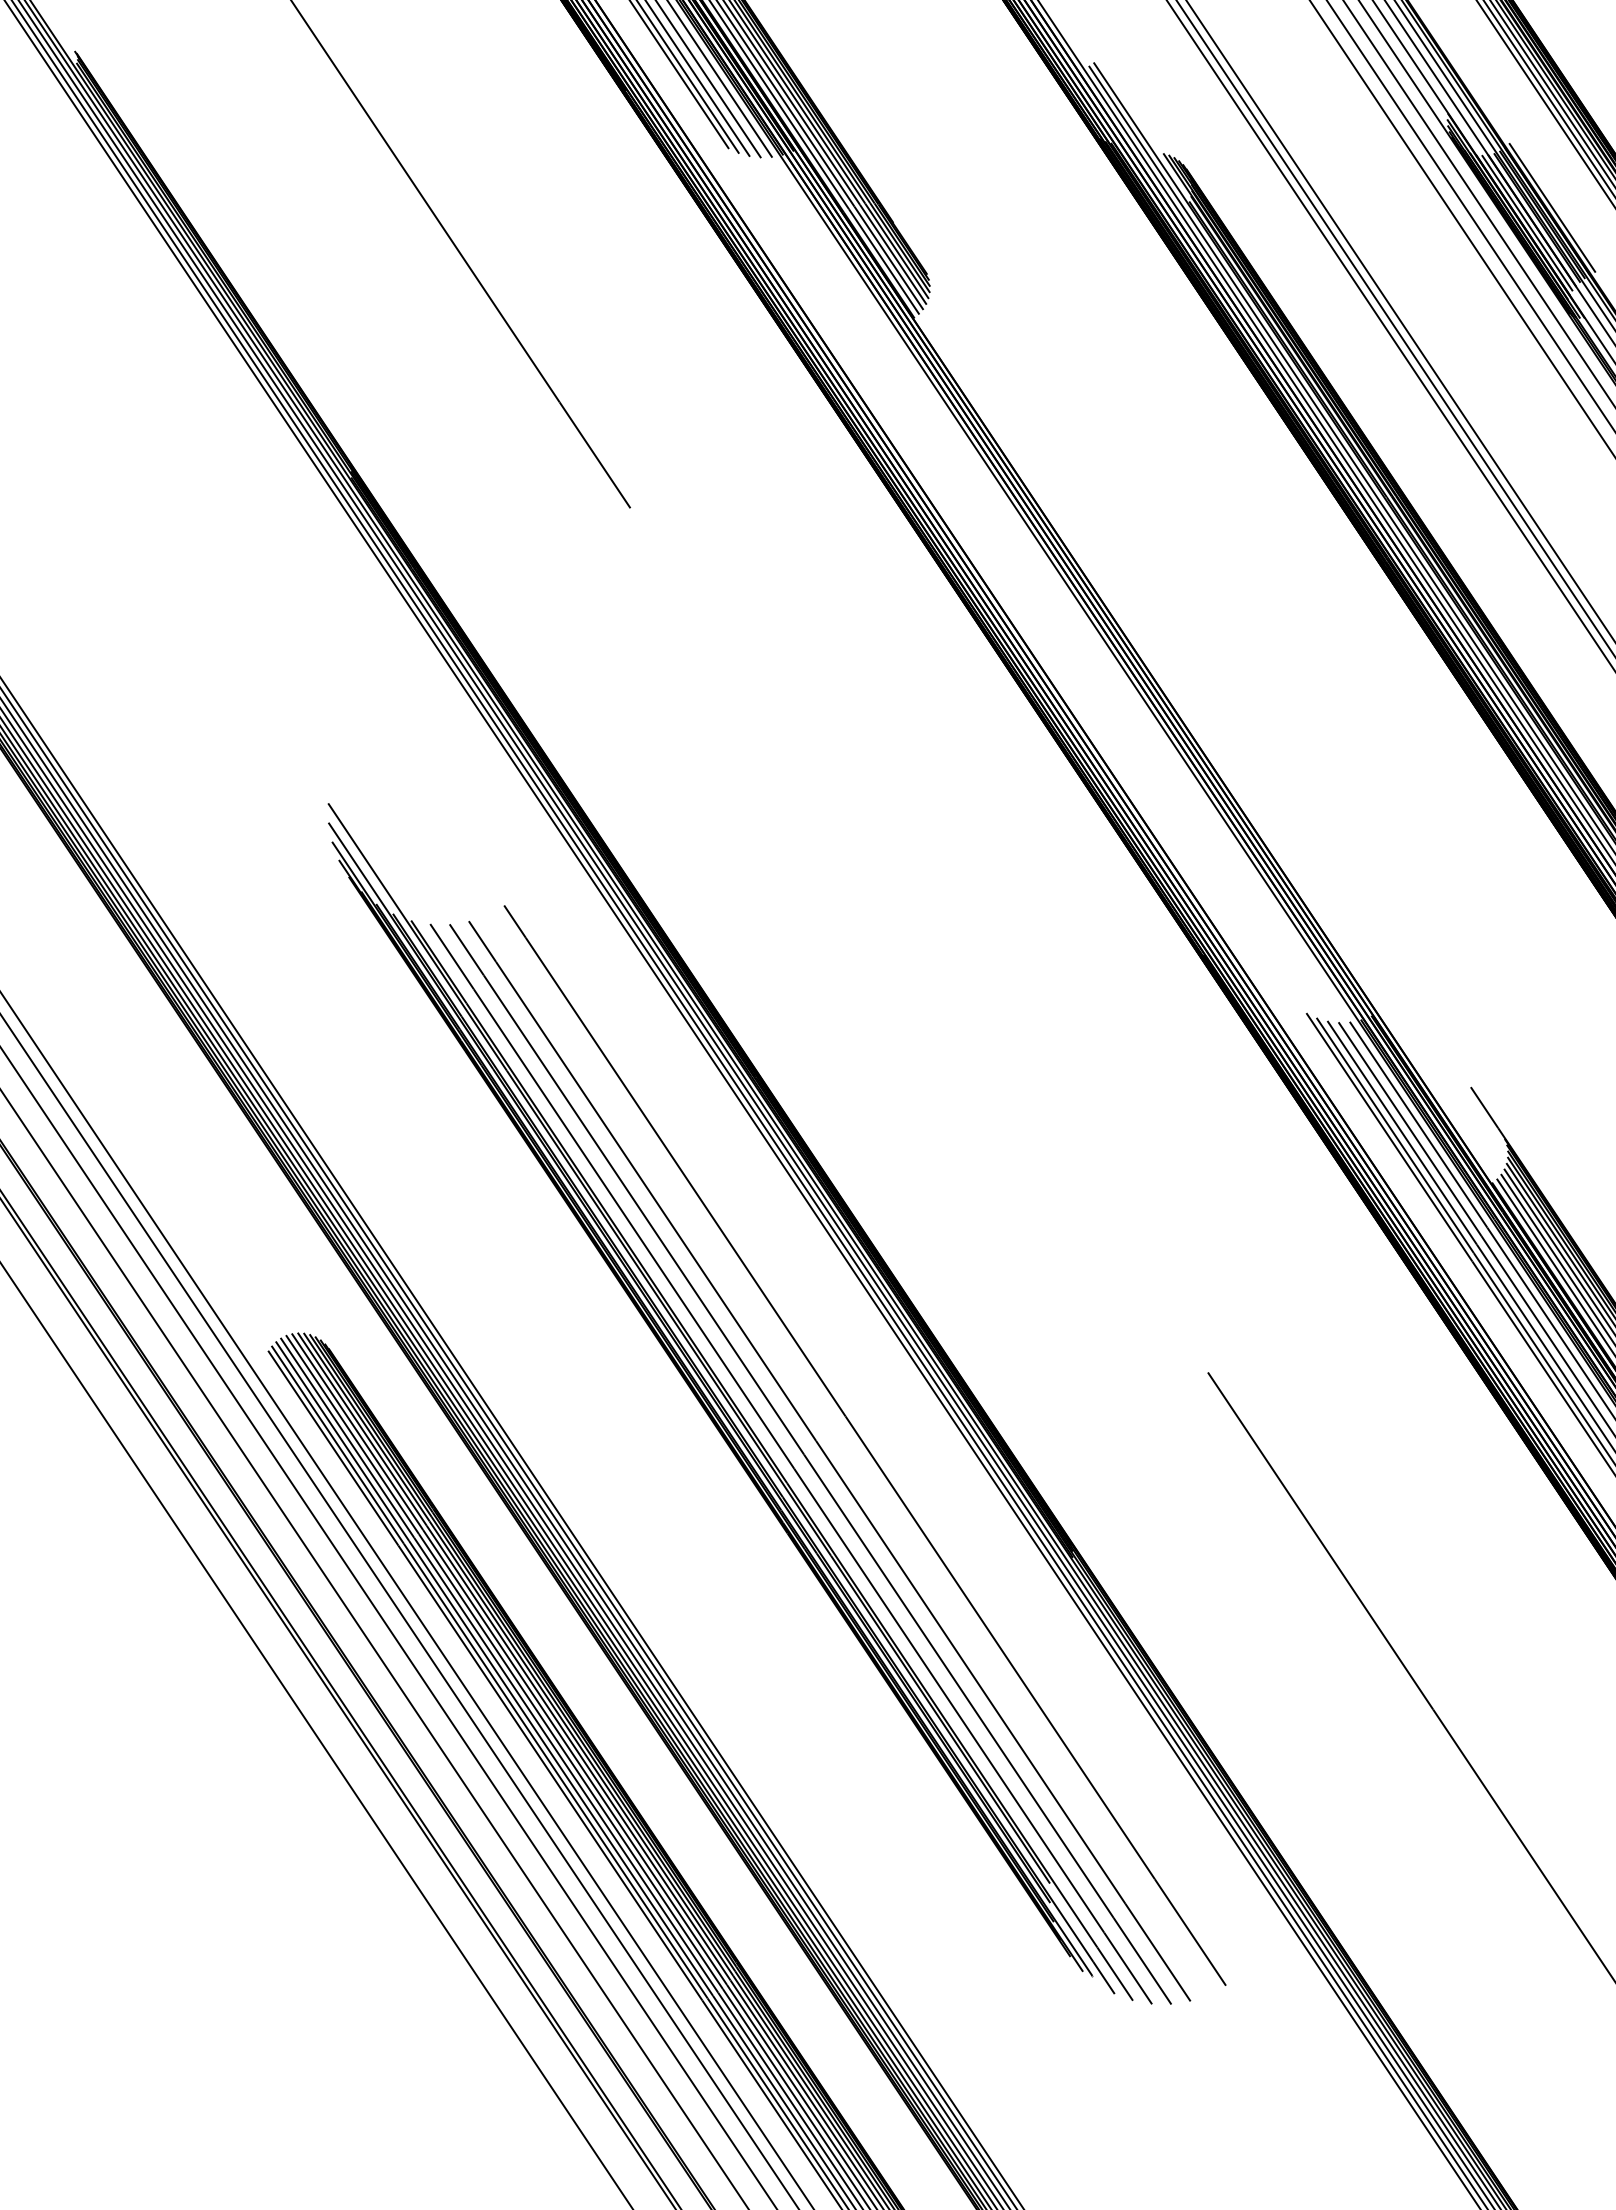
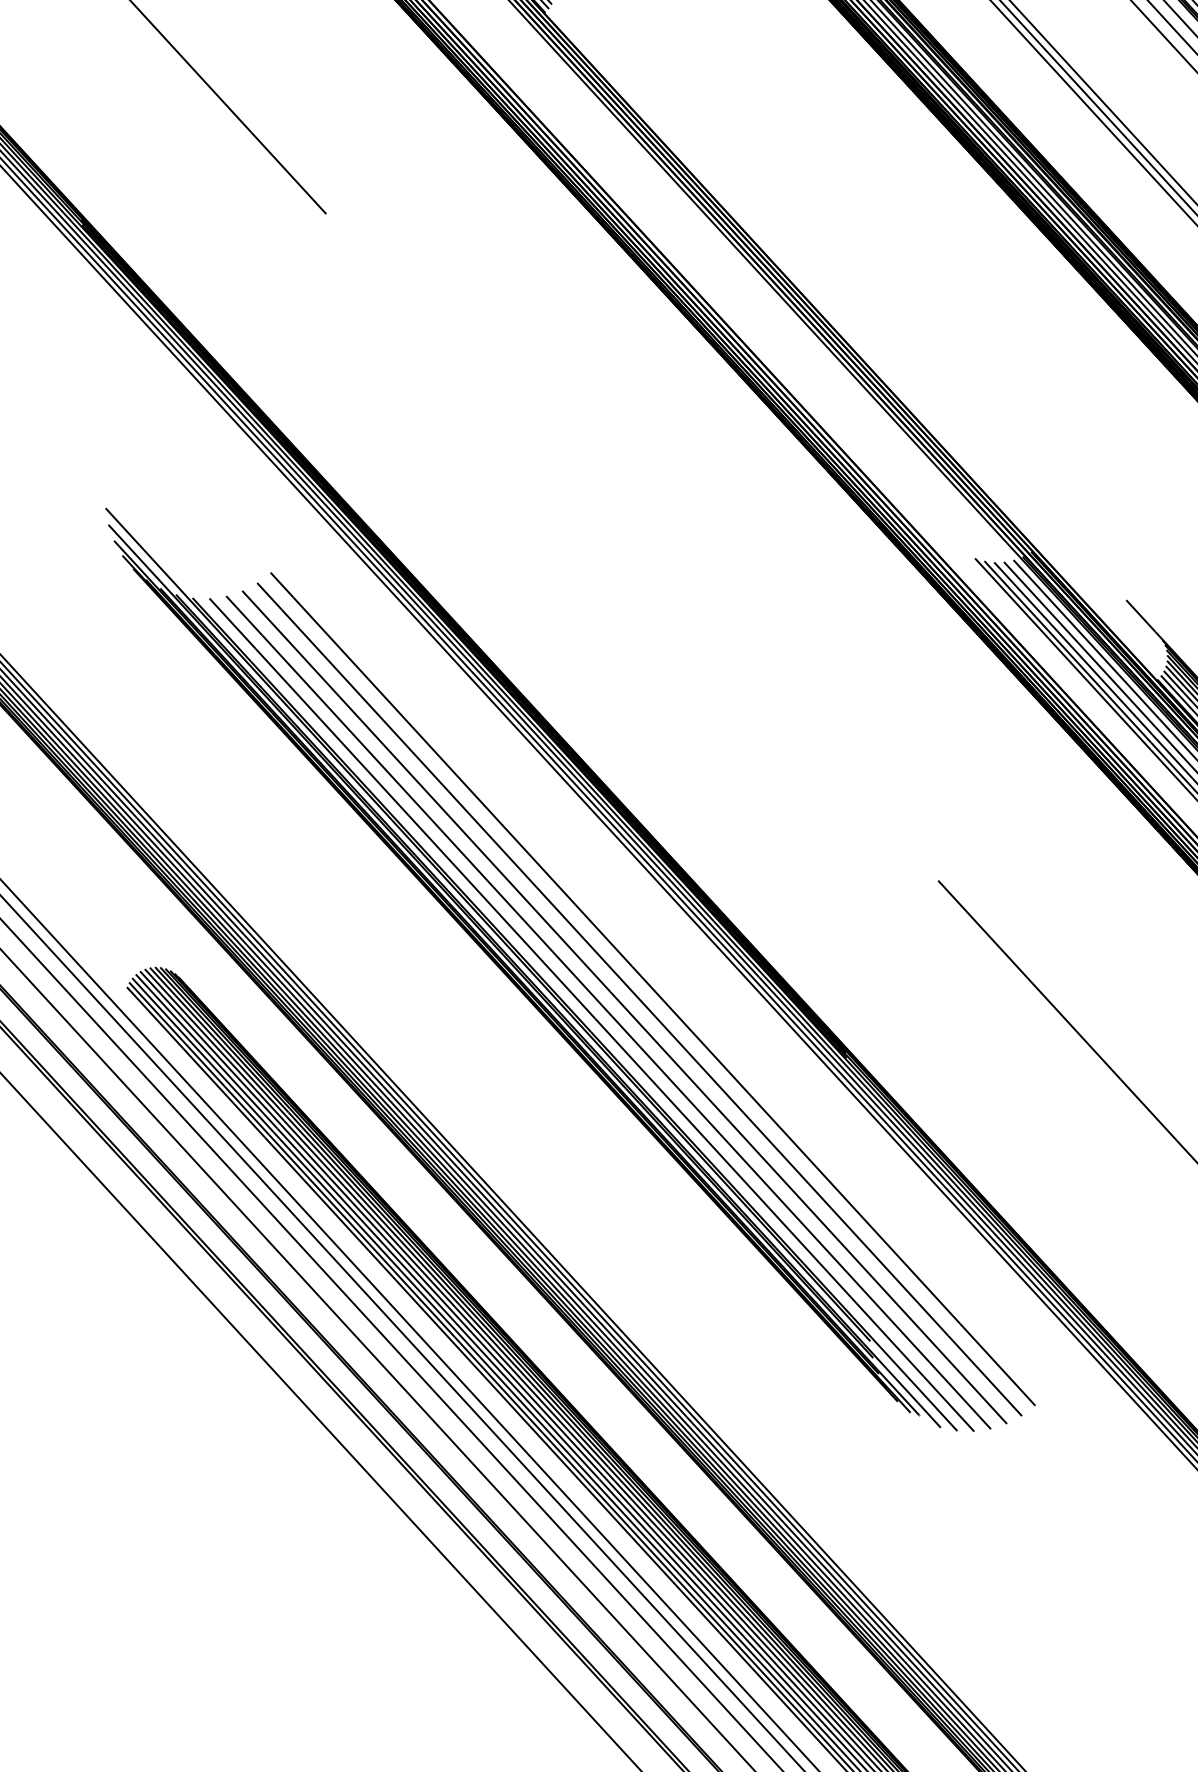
line: (847, 1454) -> (639, 999), added

